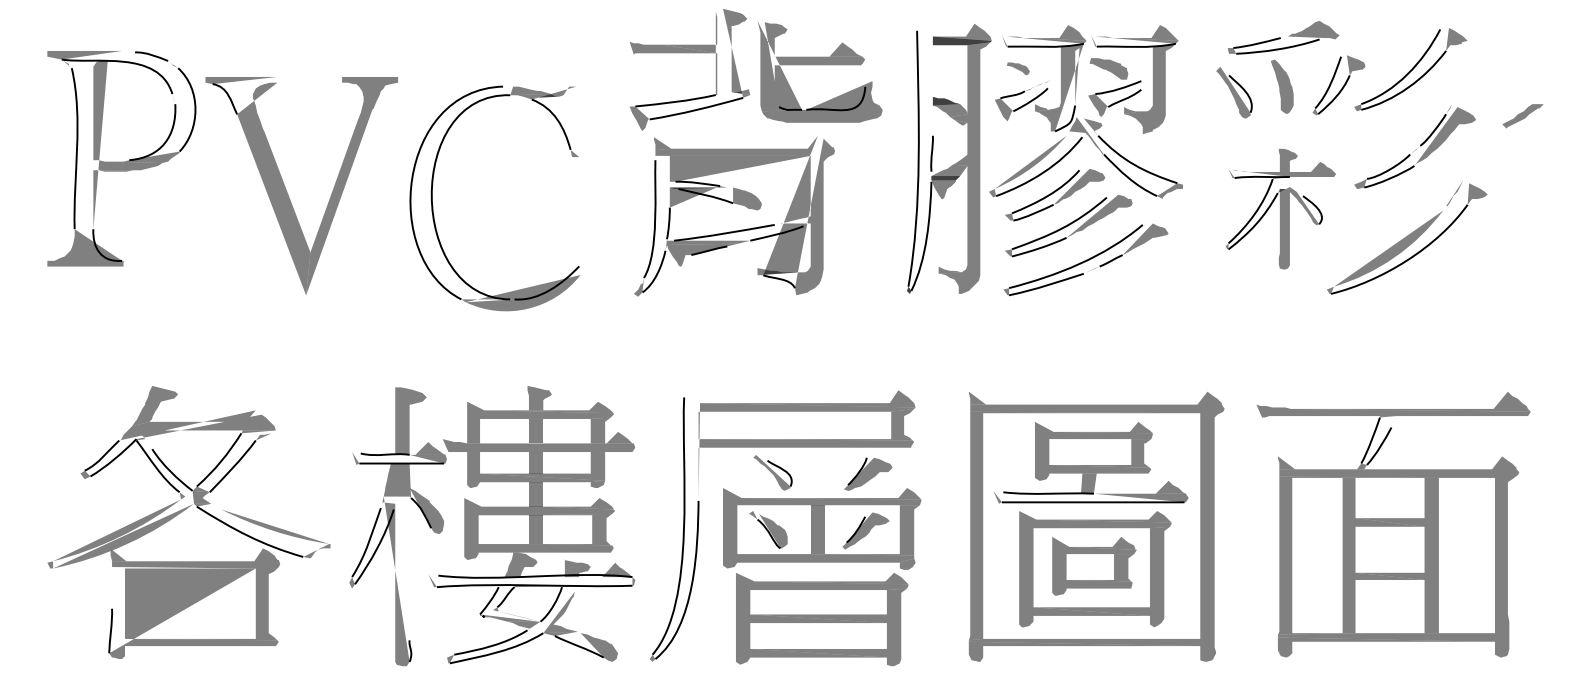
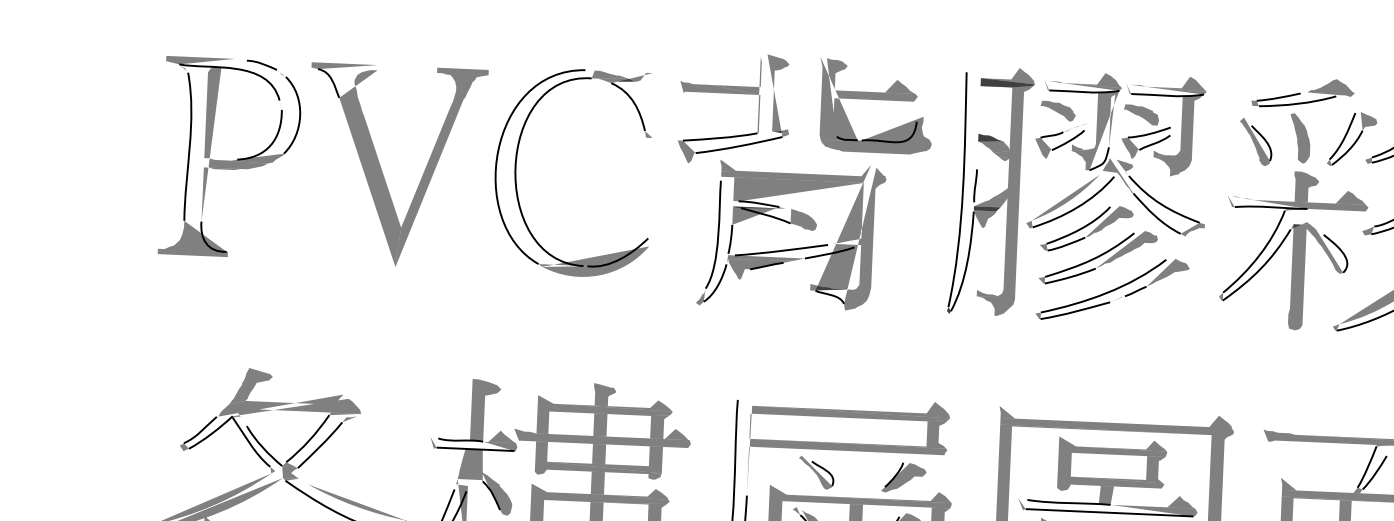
part: (689, 53) -> (734, 94), moved
part: (1018, 68) -> (1058, 110), size x1.67
part: (287, 191) -> (382, 170), moved
part: (433, 205) -> (516, 176), moved
part: (1280, 209) -> (1293, 251), size x1.43

